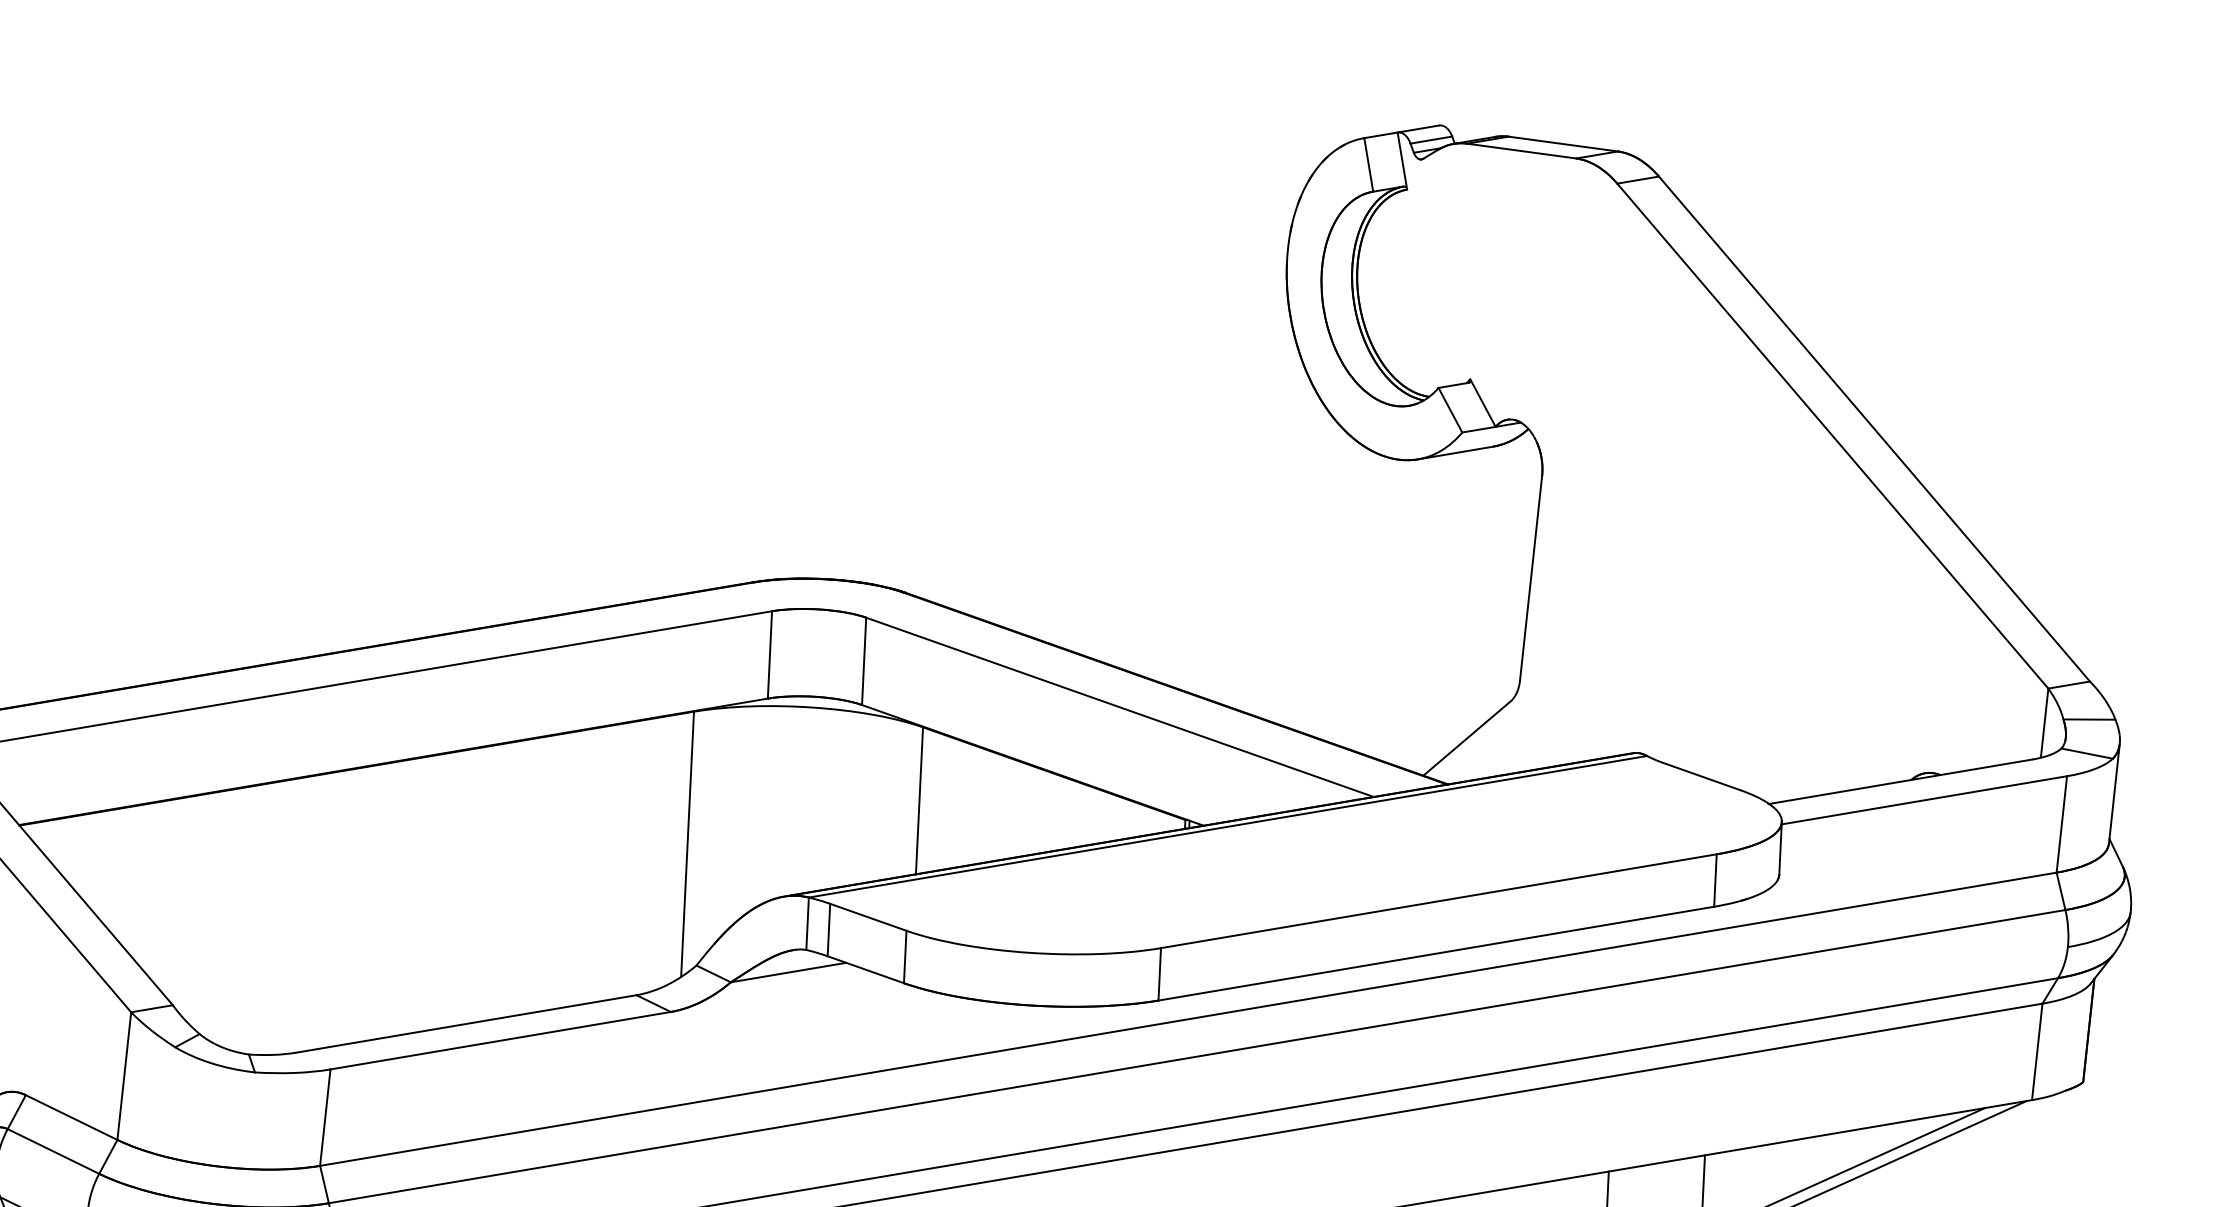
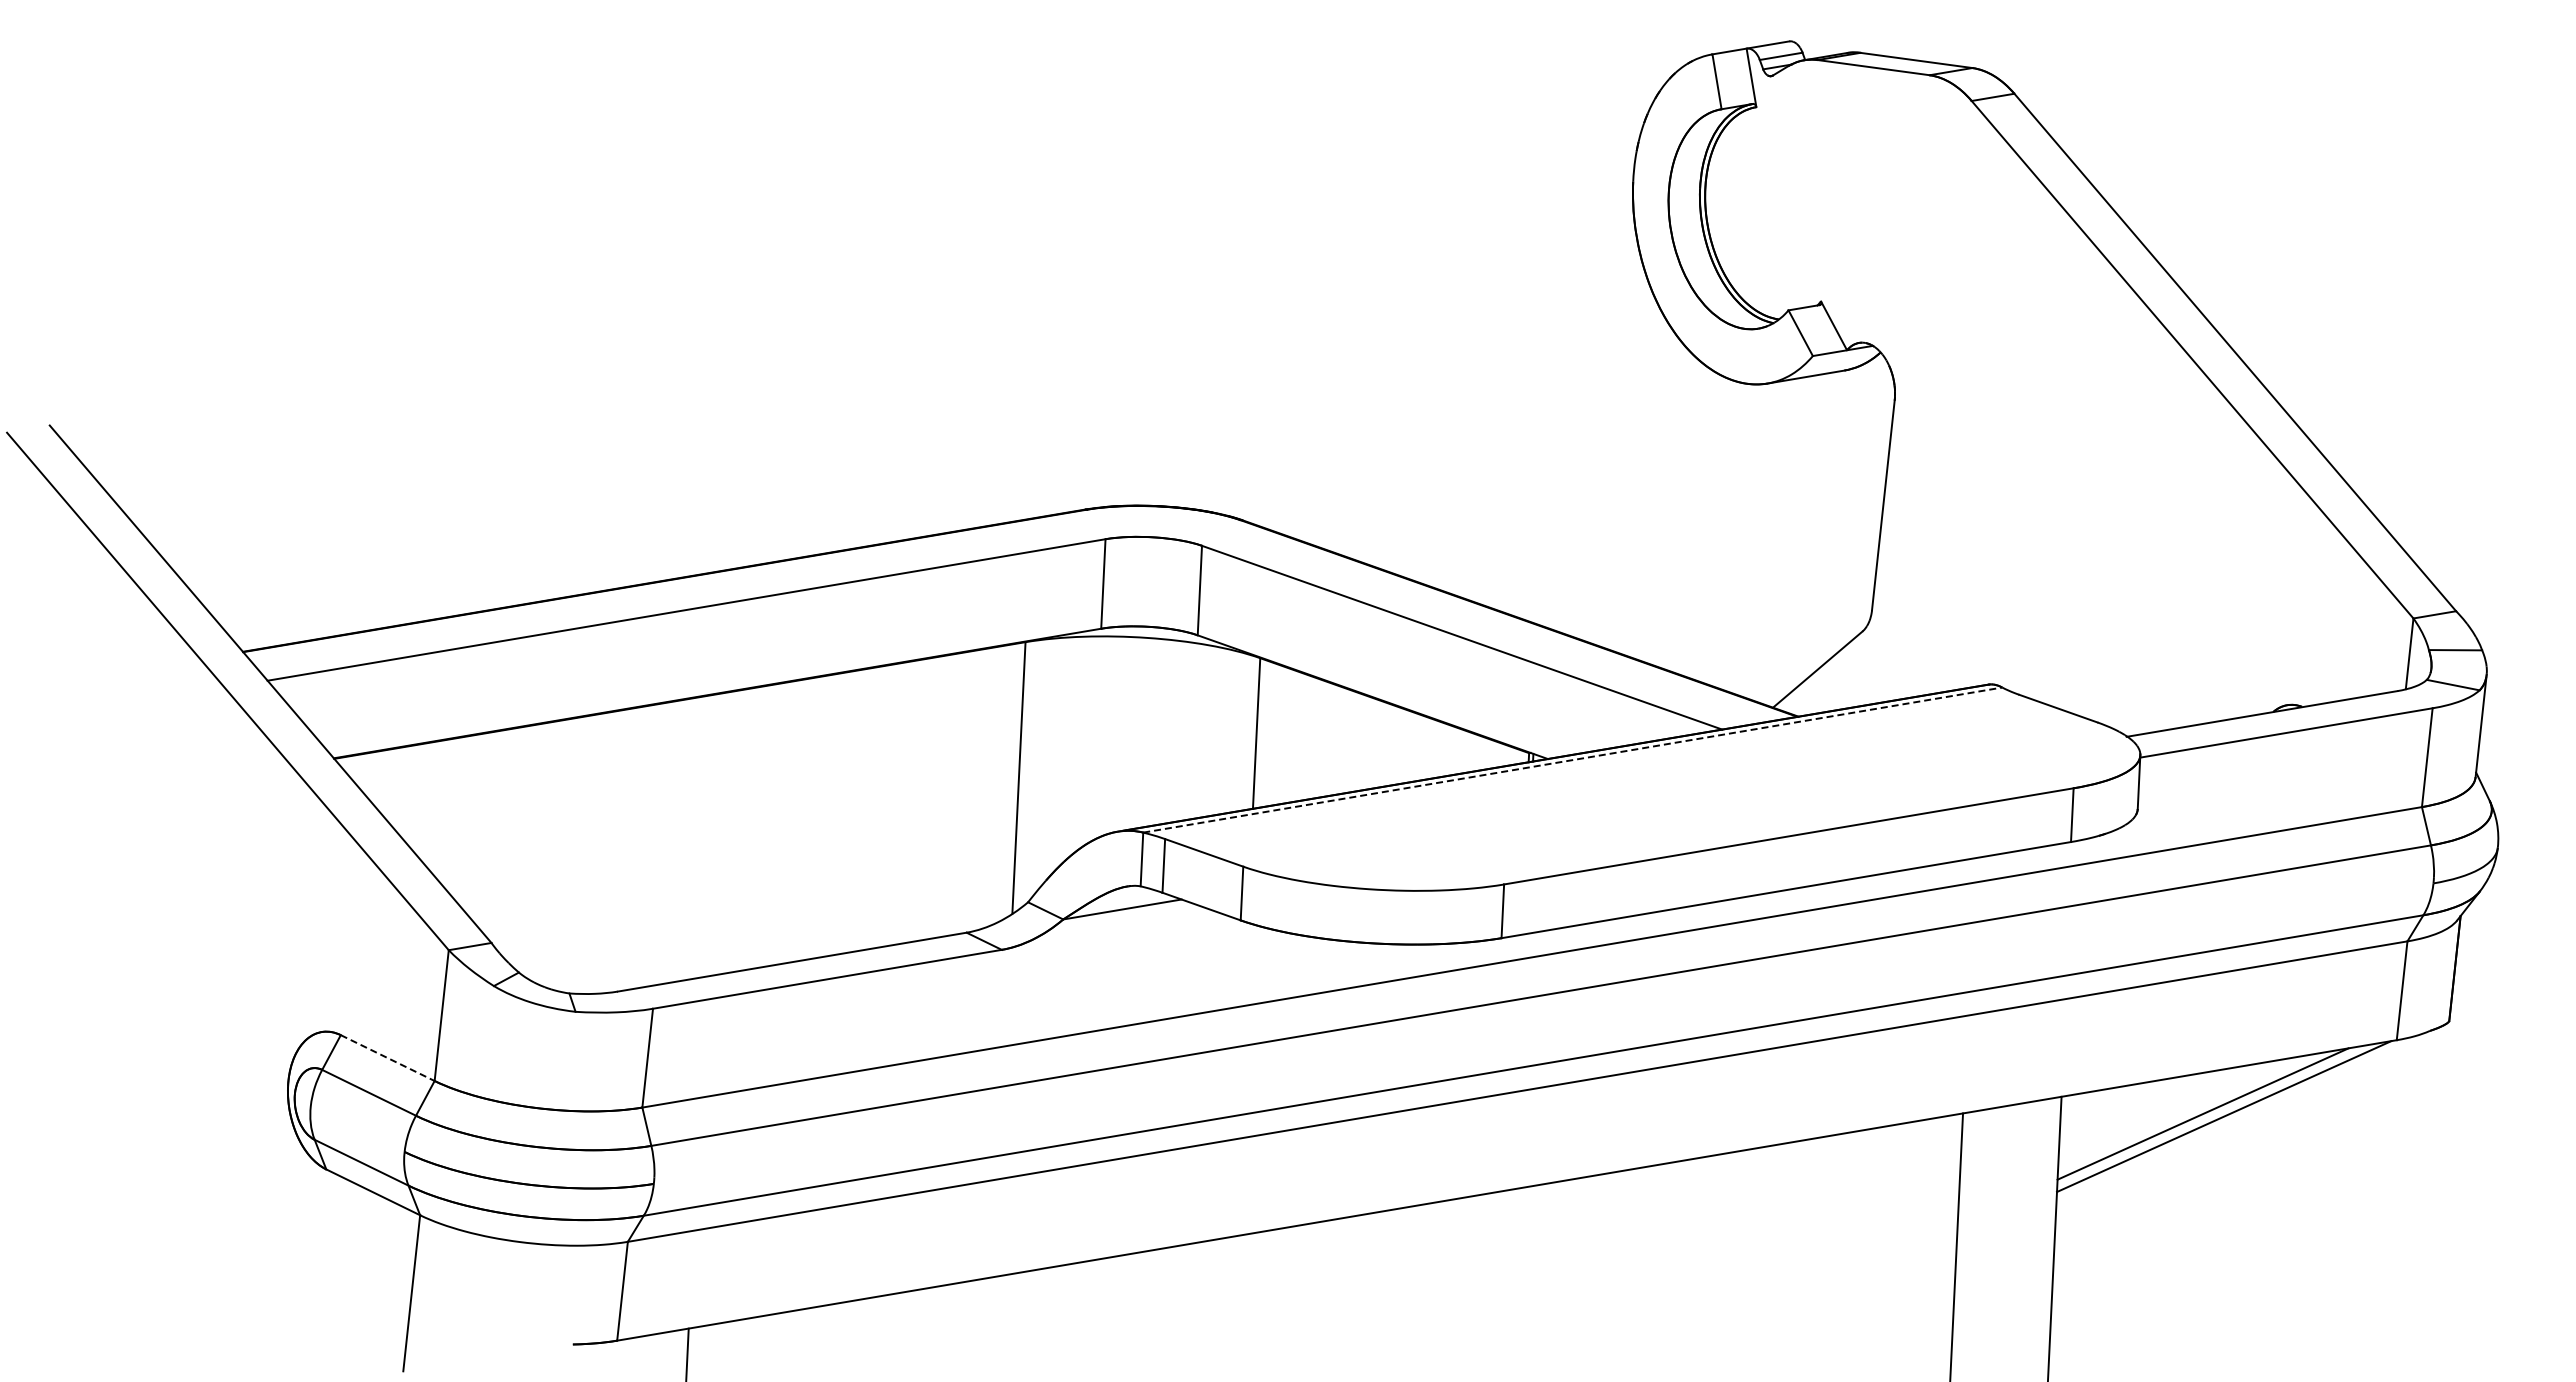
line: (1227, 827) -> (1572, 760), solid -> dashed
line: (72, 1117) -> (388, 1058), solid -> dashed

